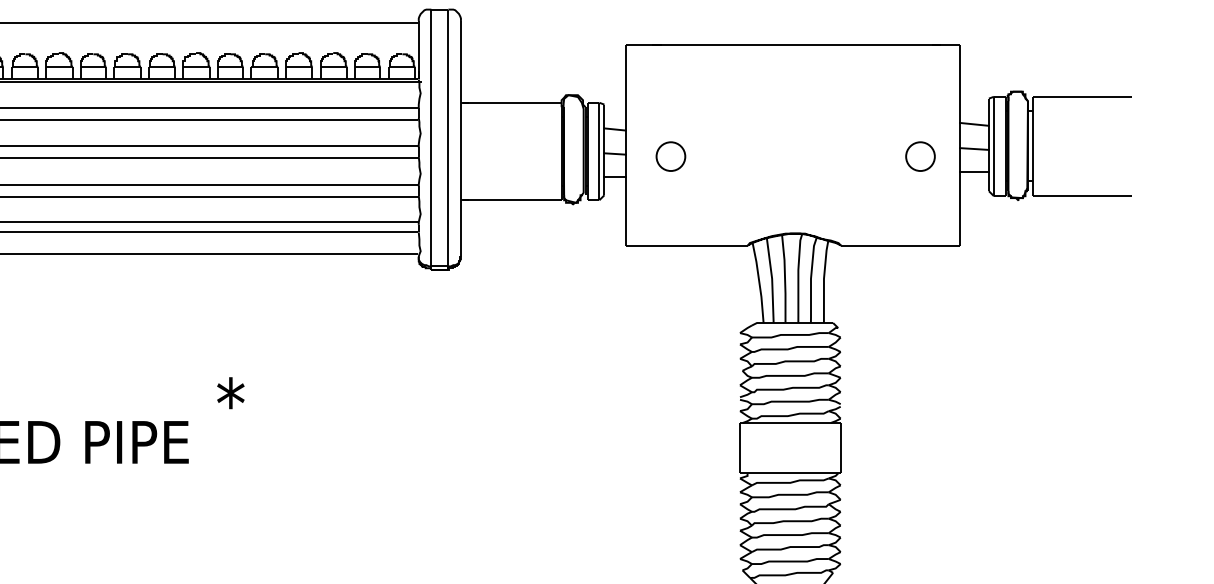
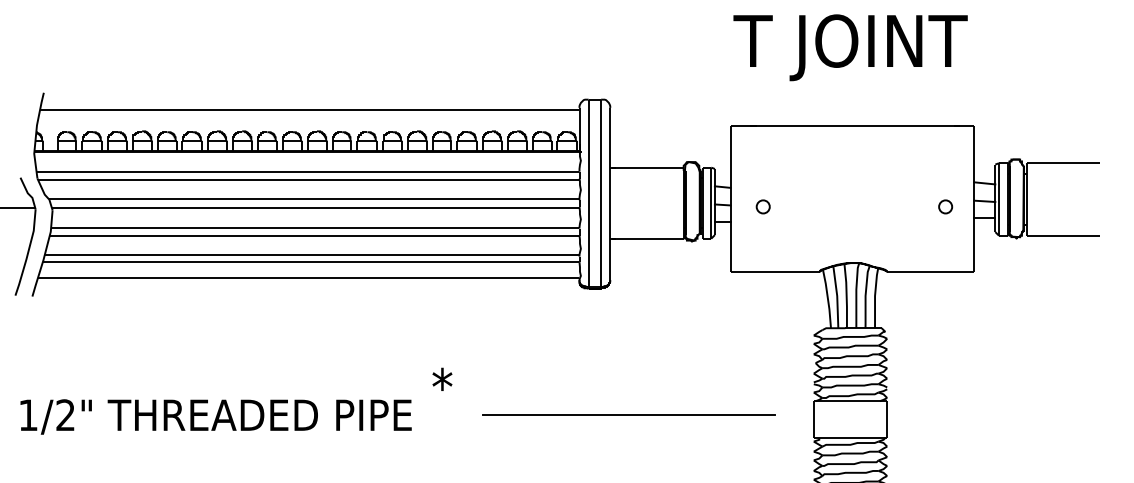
circle: (669, 156) -> (762, 206), size x0.62
circle: (920, 156) -> (945, 206), size x0.62
line: (485, 441) -> (628, 414), added

